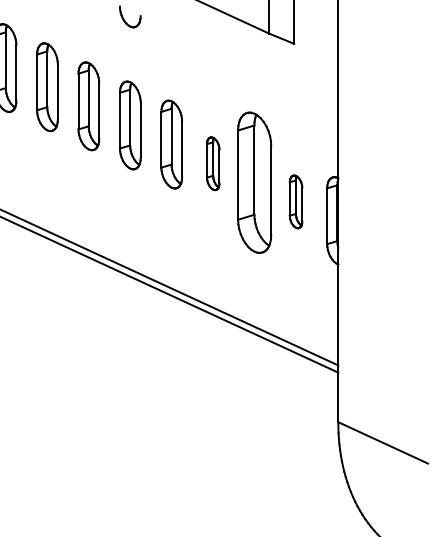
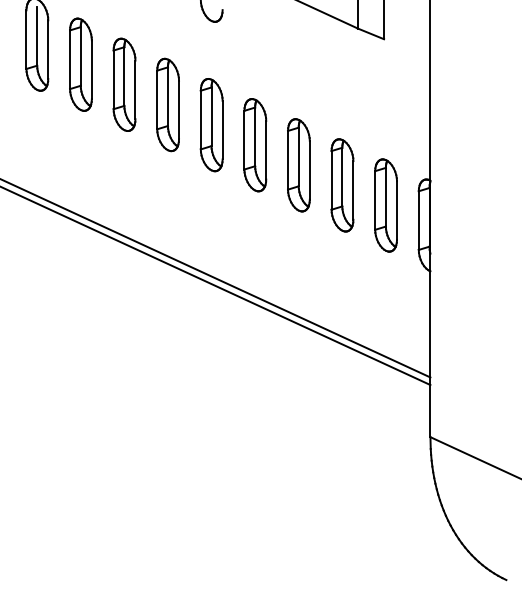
part: (212, 163) -> (298, 165), size x1.67
part: (254, 182) -> (342, 185), size x0.62
part: (295, 201) -> (385, 205), size x1.67

